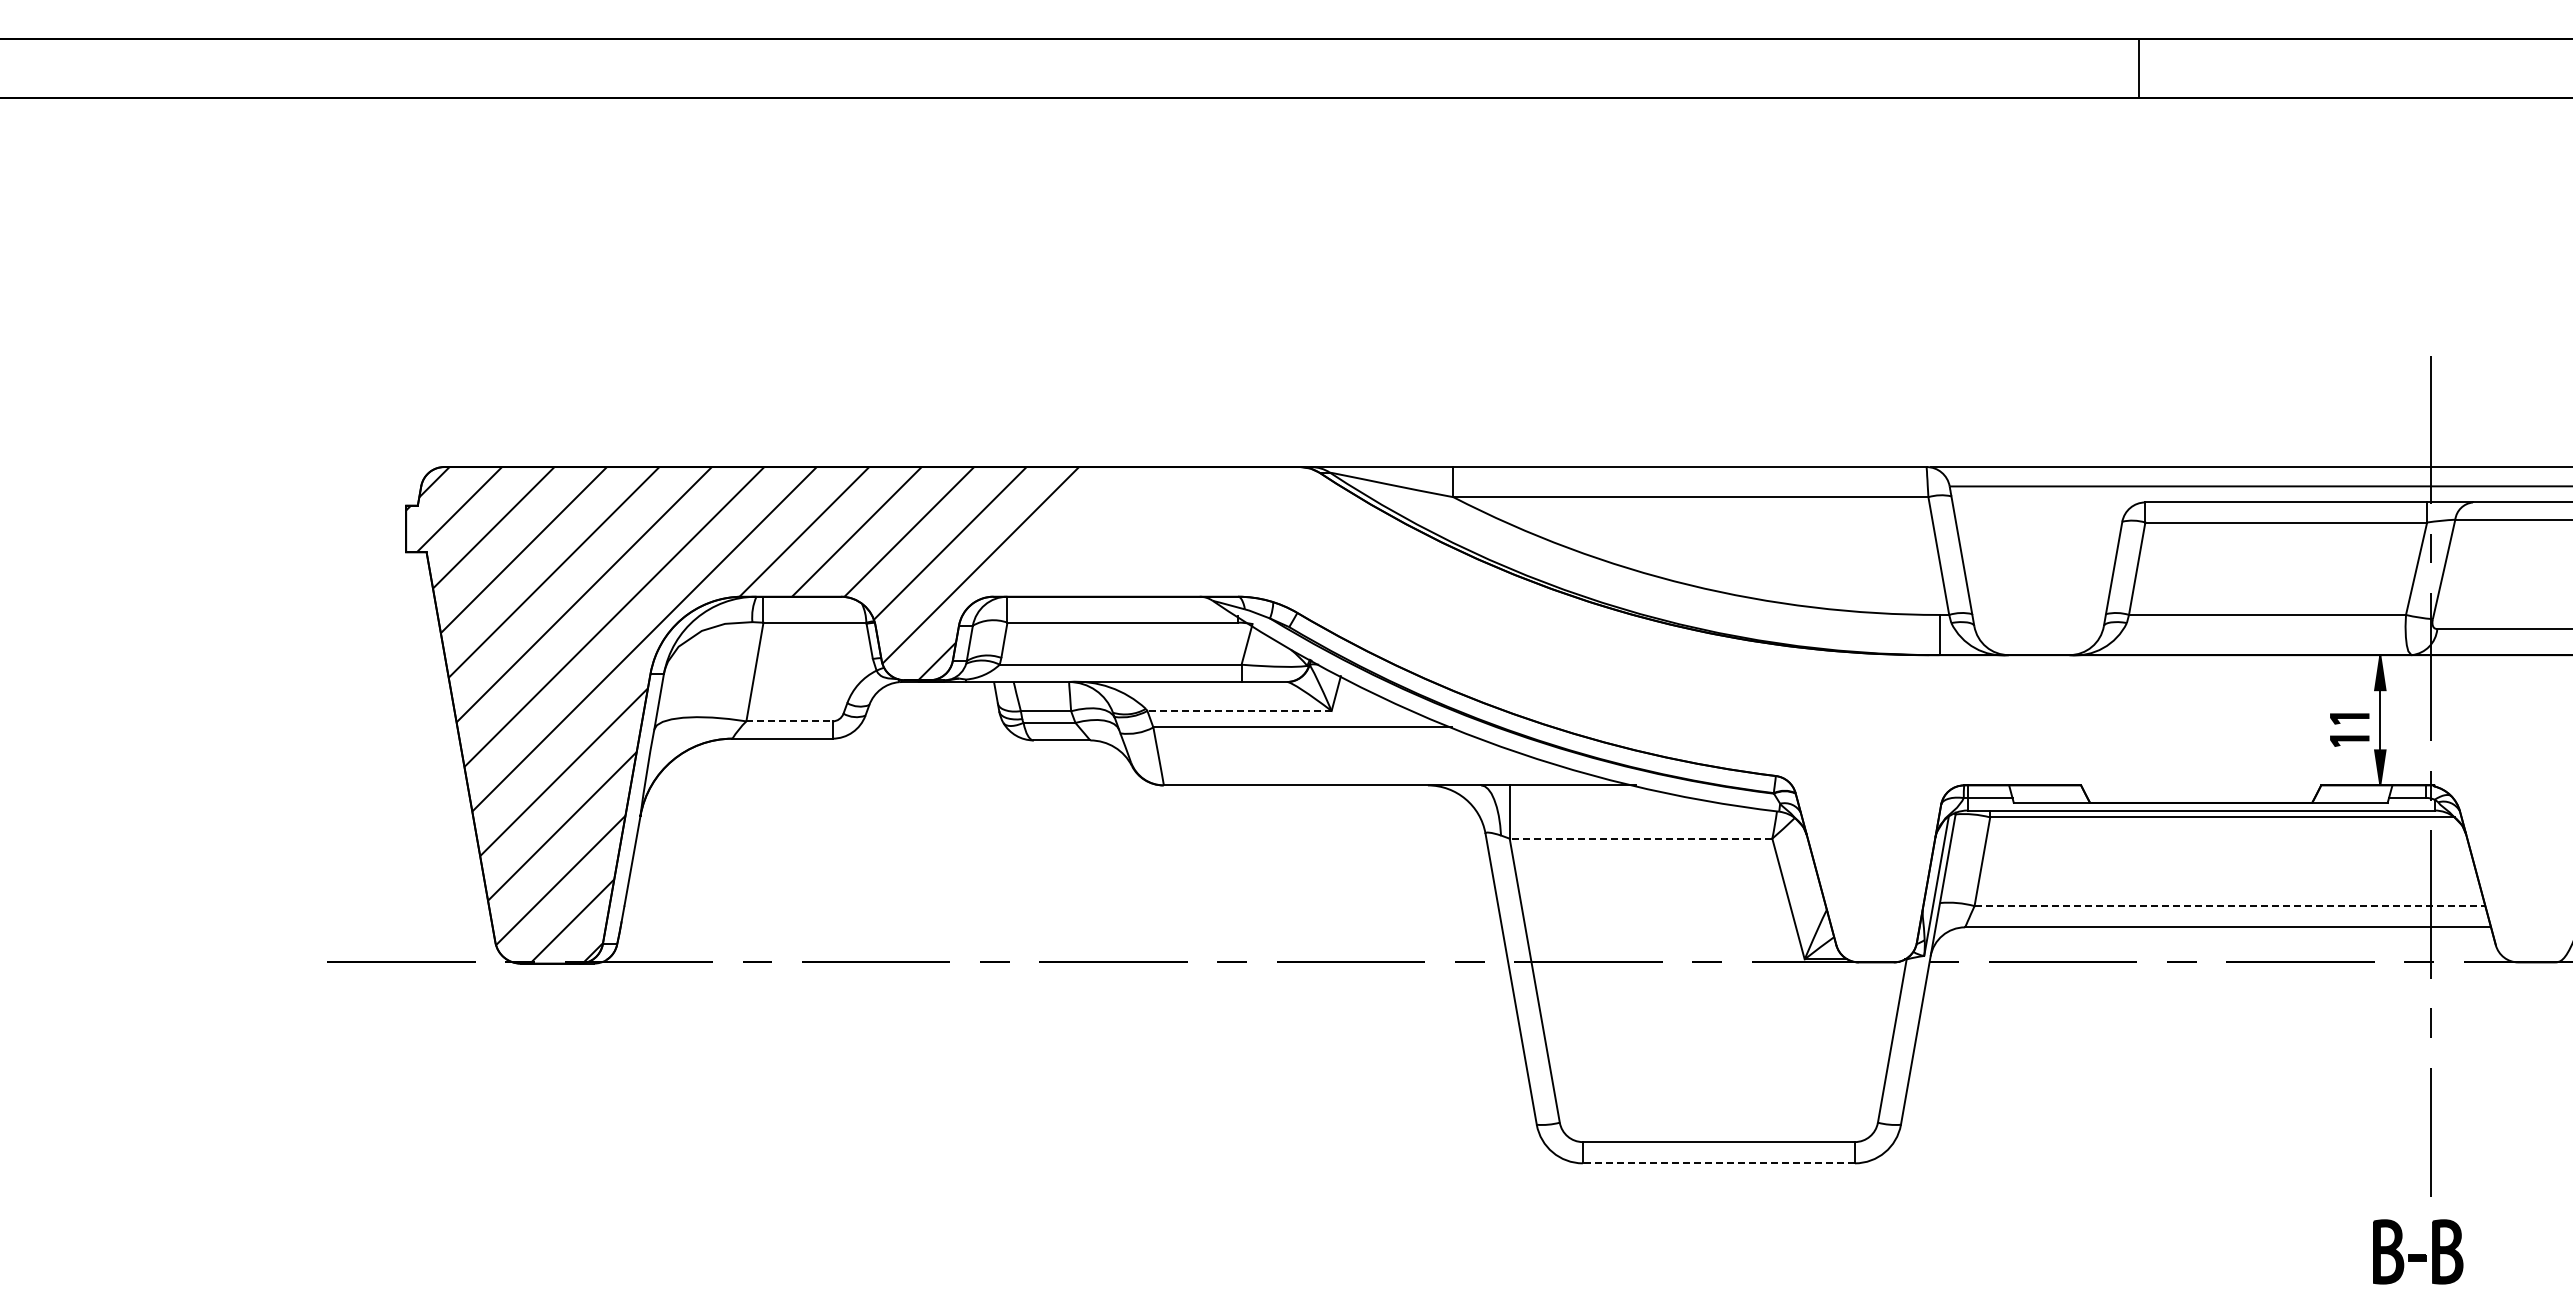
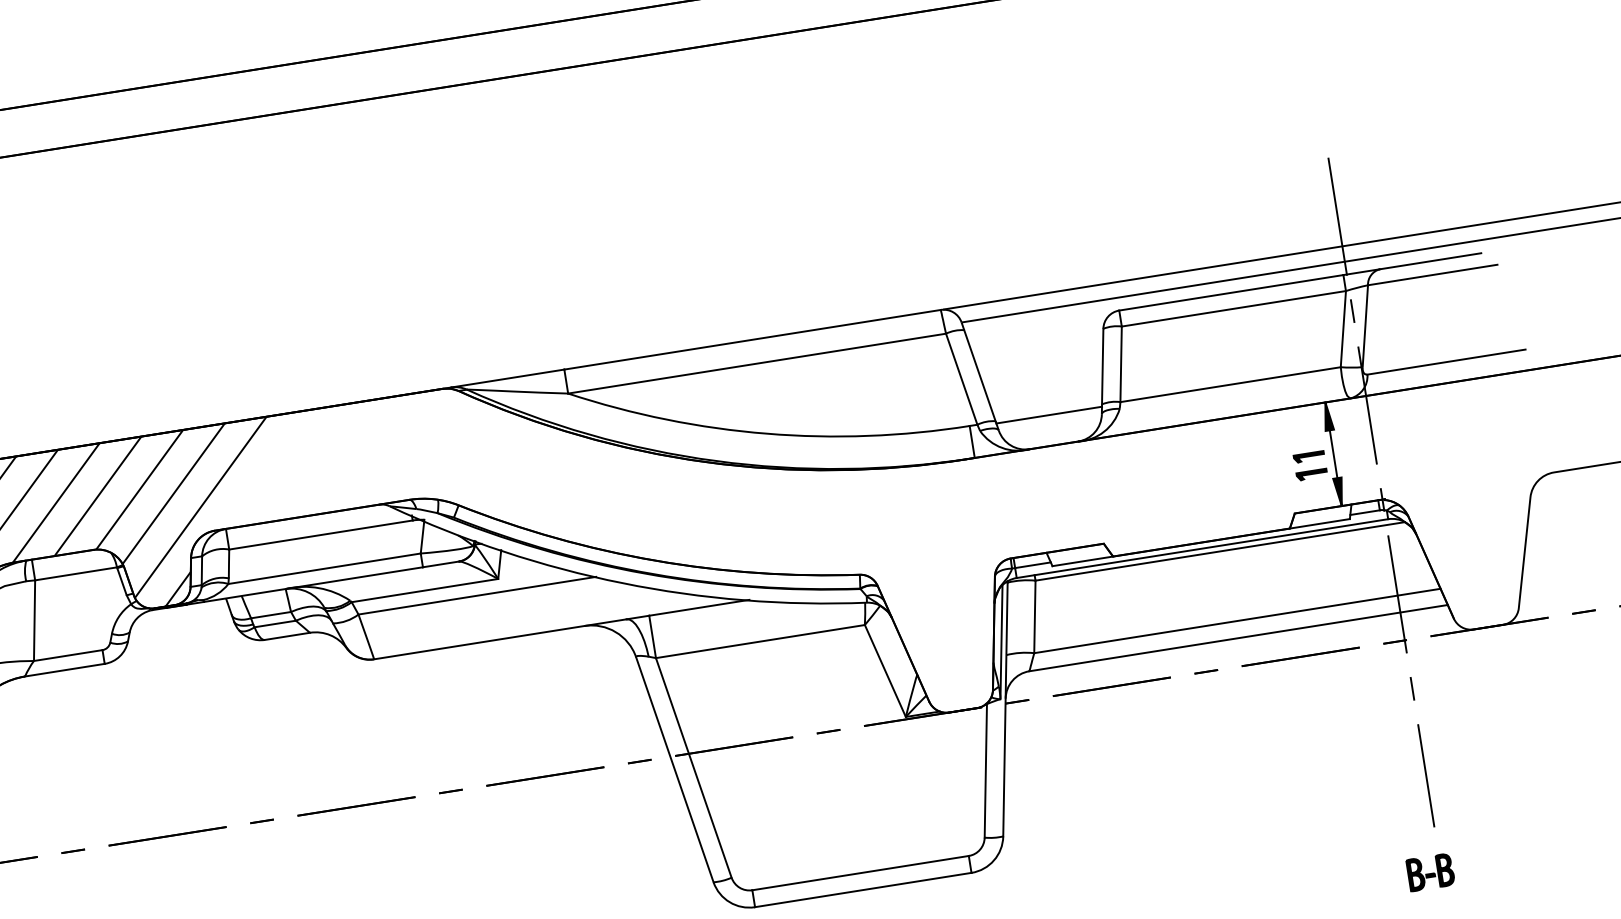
line: (2038, 617) -> (1048, 415), added
line: (1239, 710) -> (424, 590), dashed -> solid
line: (789, 721) -> (68, 655), dashed -> solid
line: (1640, 838) -> (759, 641), dashed -> solid
line: (2230, 906) -> (1237, 621), dashed -> solid
line: (1718, 1163) -> (862, 890), dashed -> solid
part: (2417, 1251) -> (1430, 872), size x0.62

